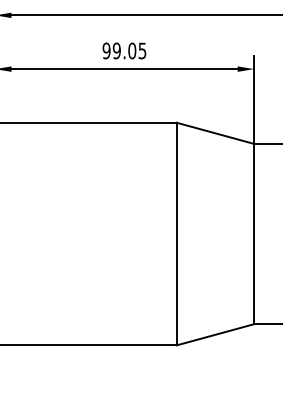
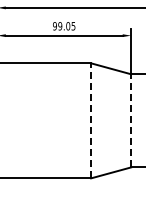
line: (177, 233) -> (91, 120), solid -> dashed
line: (254, 233) -> (131, 120), solid -> dashed

